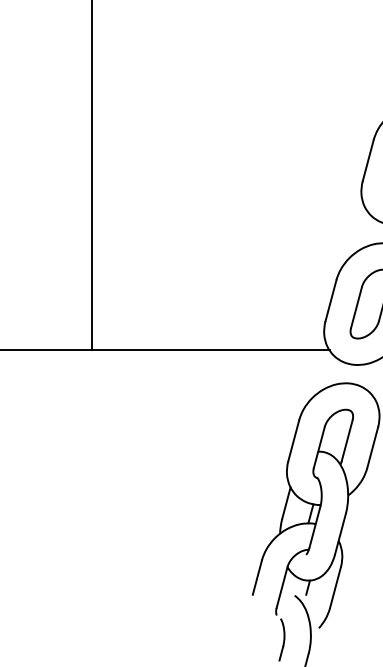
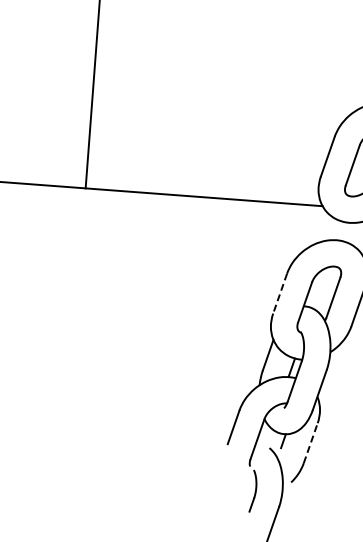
line: (293, 441) -> (279, 294), solid -> dashed
line: (335, 587) -> (310, 443), solid -> dashed

